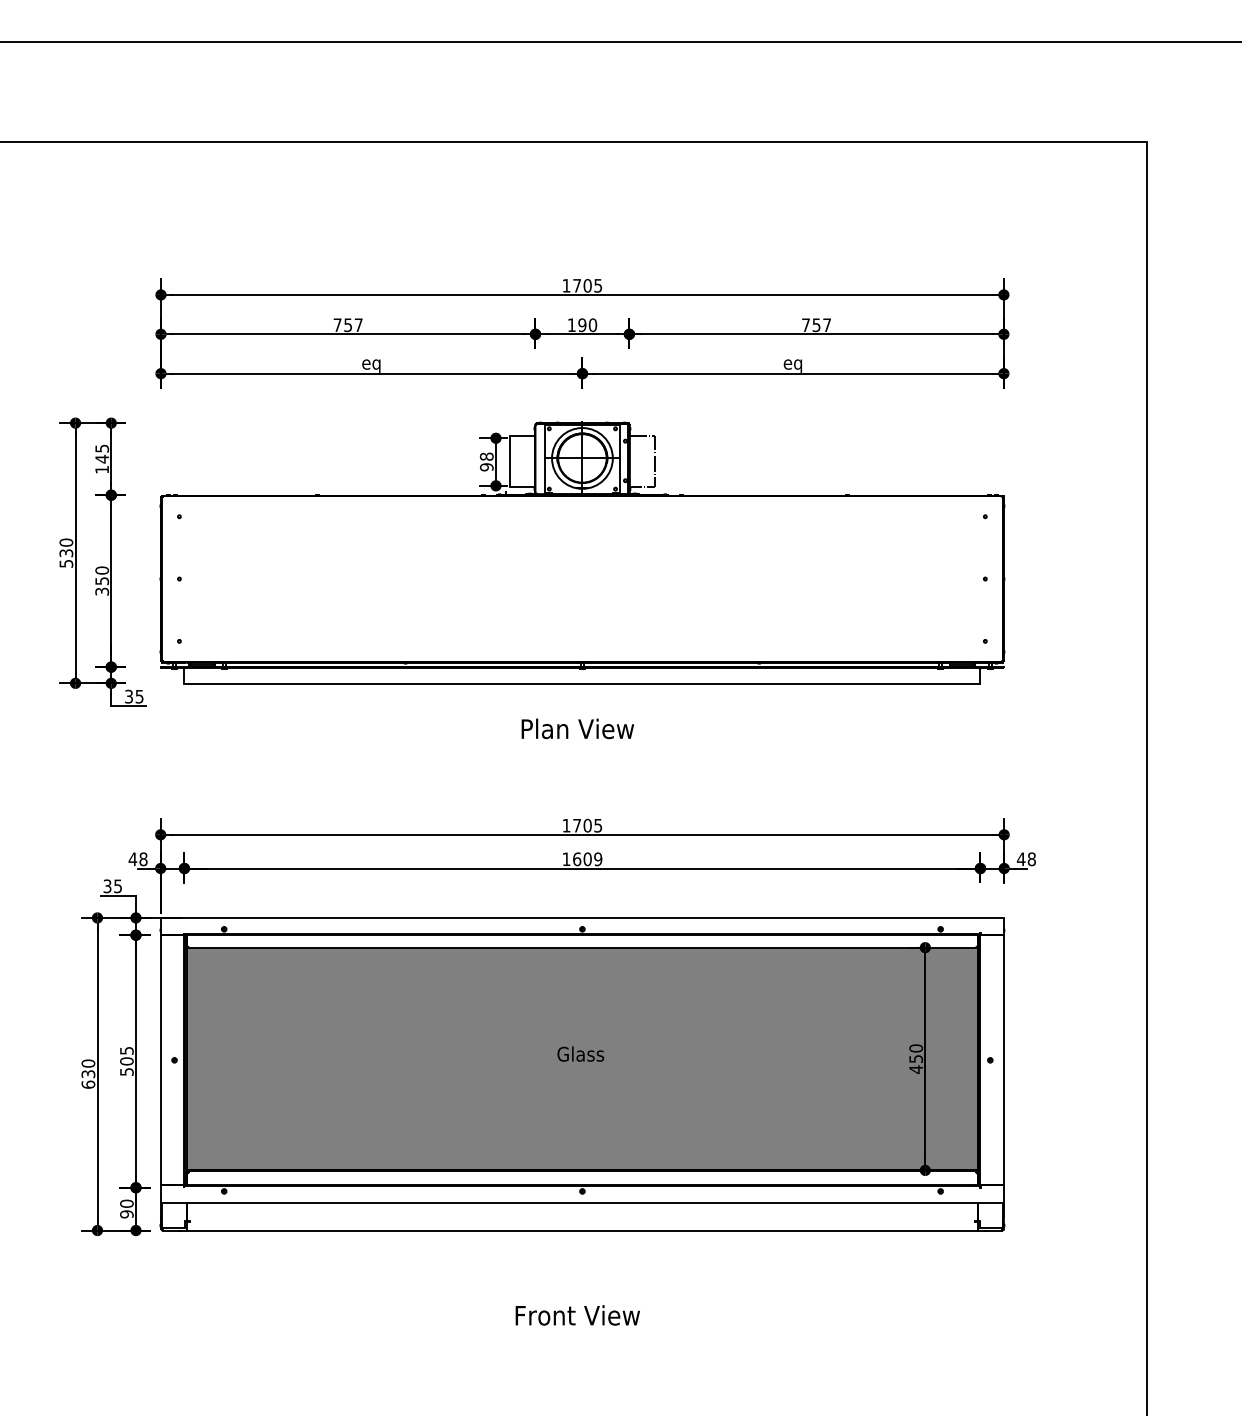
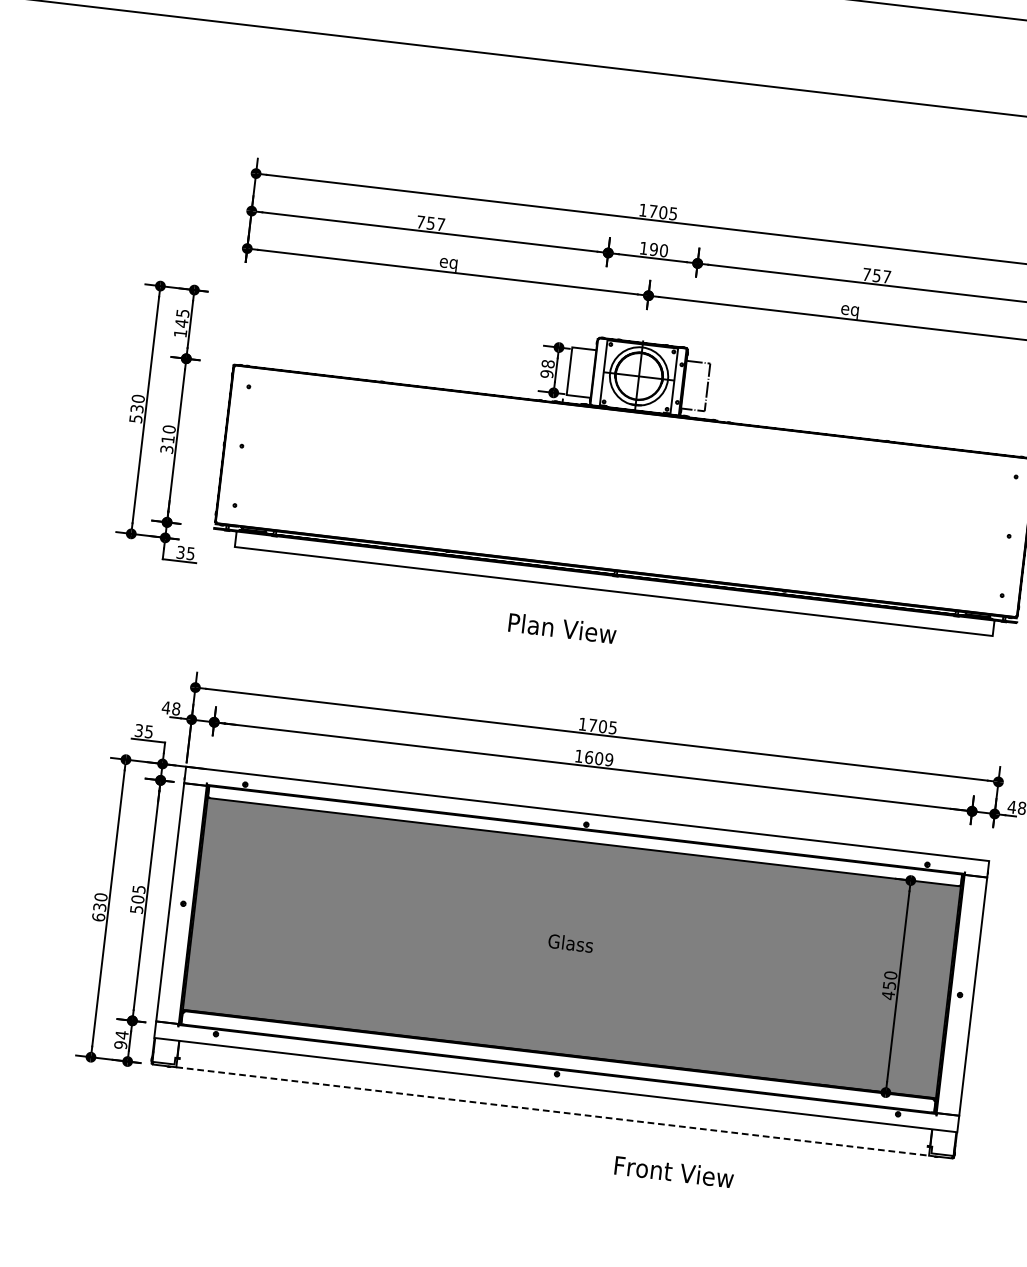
text: (102, 581) -> (168, 439), 350 -> 310
text: (577, 728) -> (562, 628), moved
text: (126, 1203) -> (121, 1034), 90 -> 94
line: (582, 1230) -> (552, 1111), solid -> dashed
text: (577, 1315) -> (674, 1172), moved

